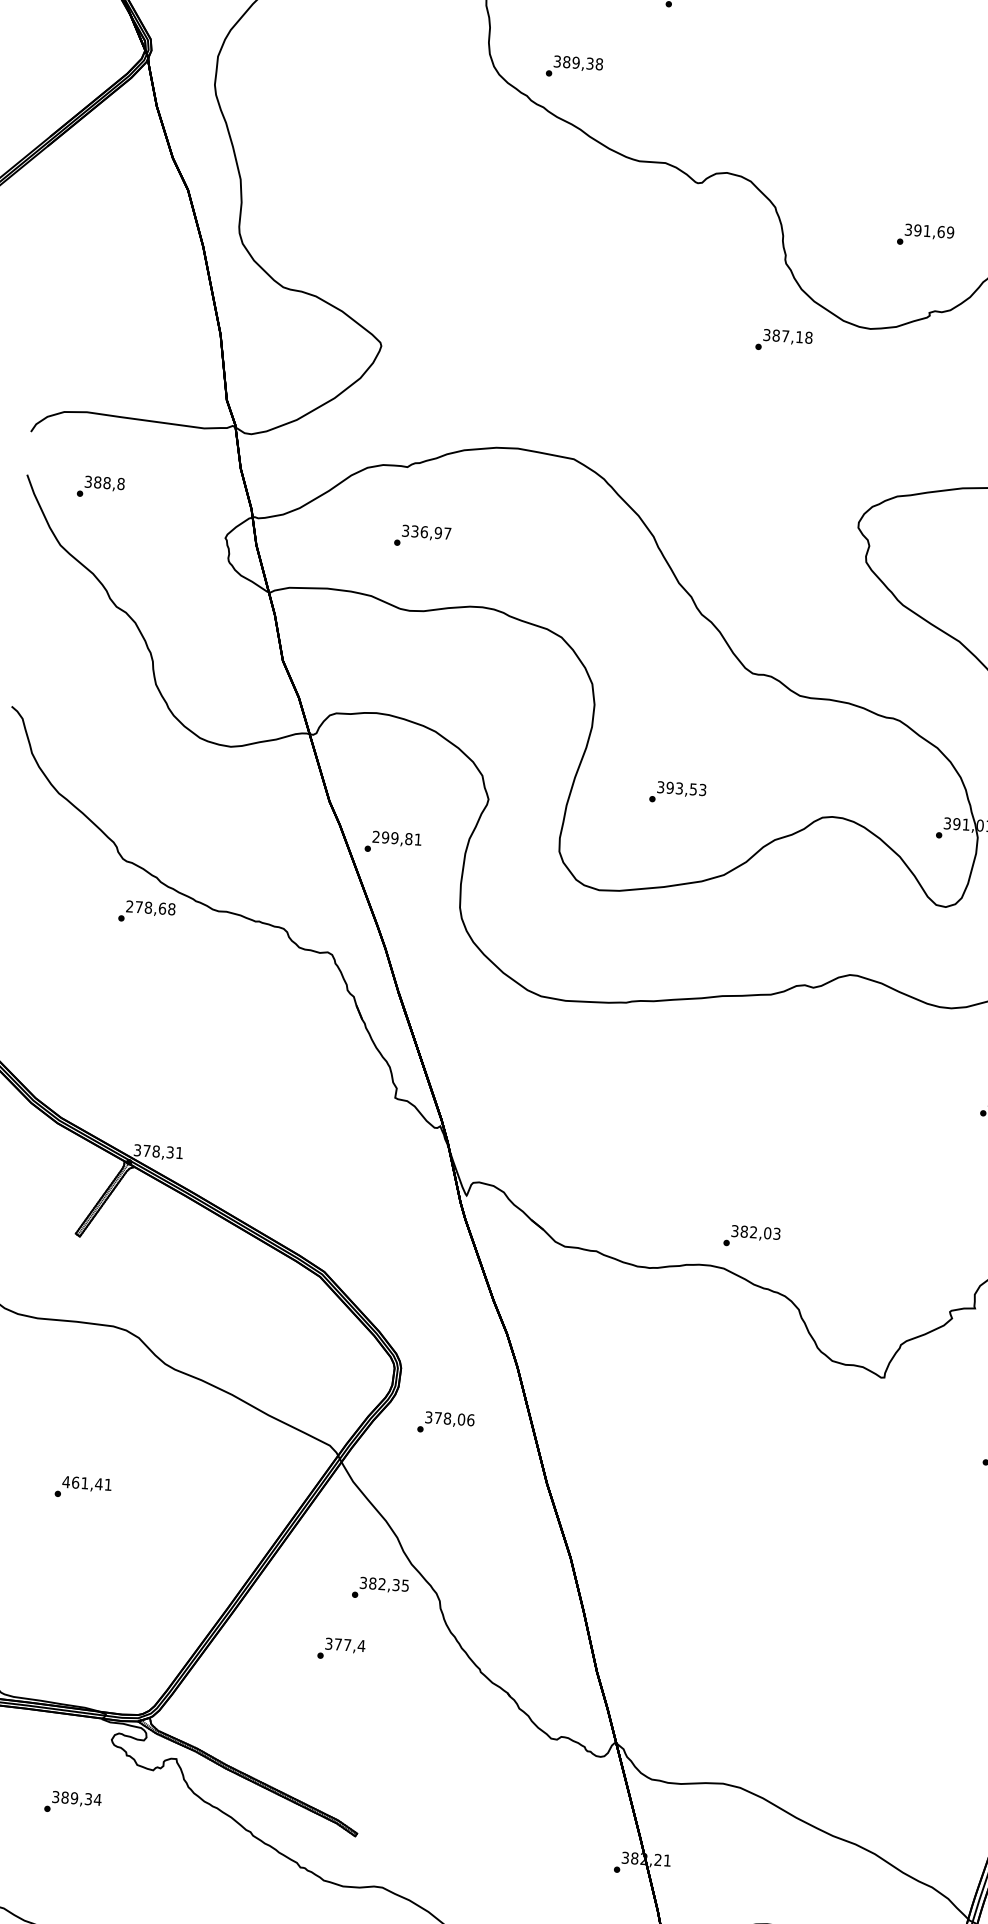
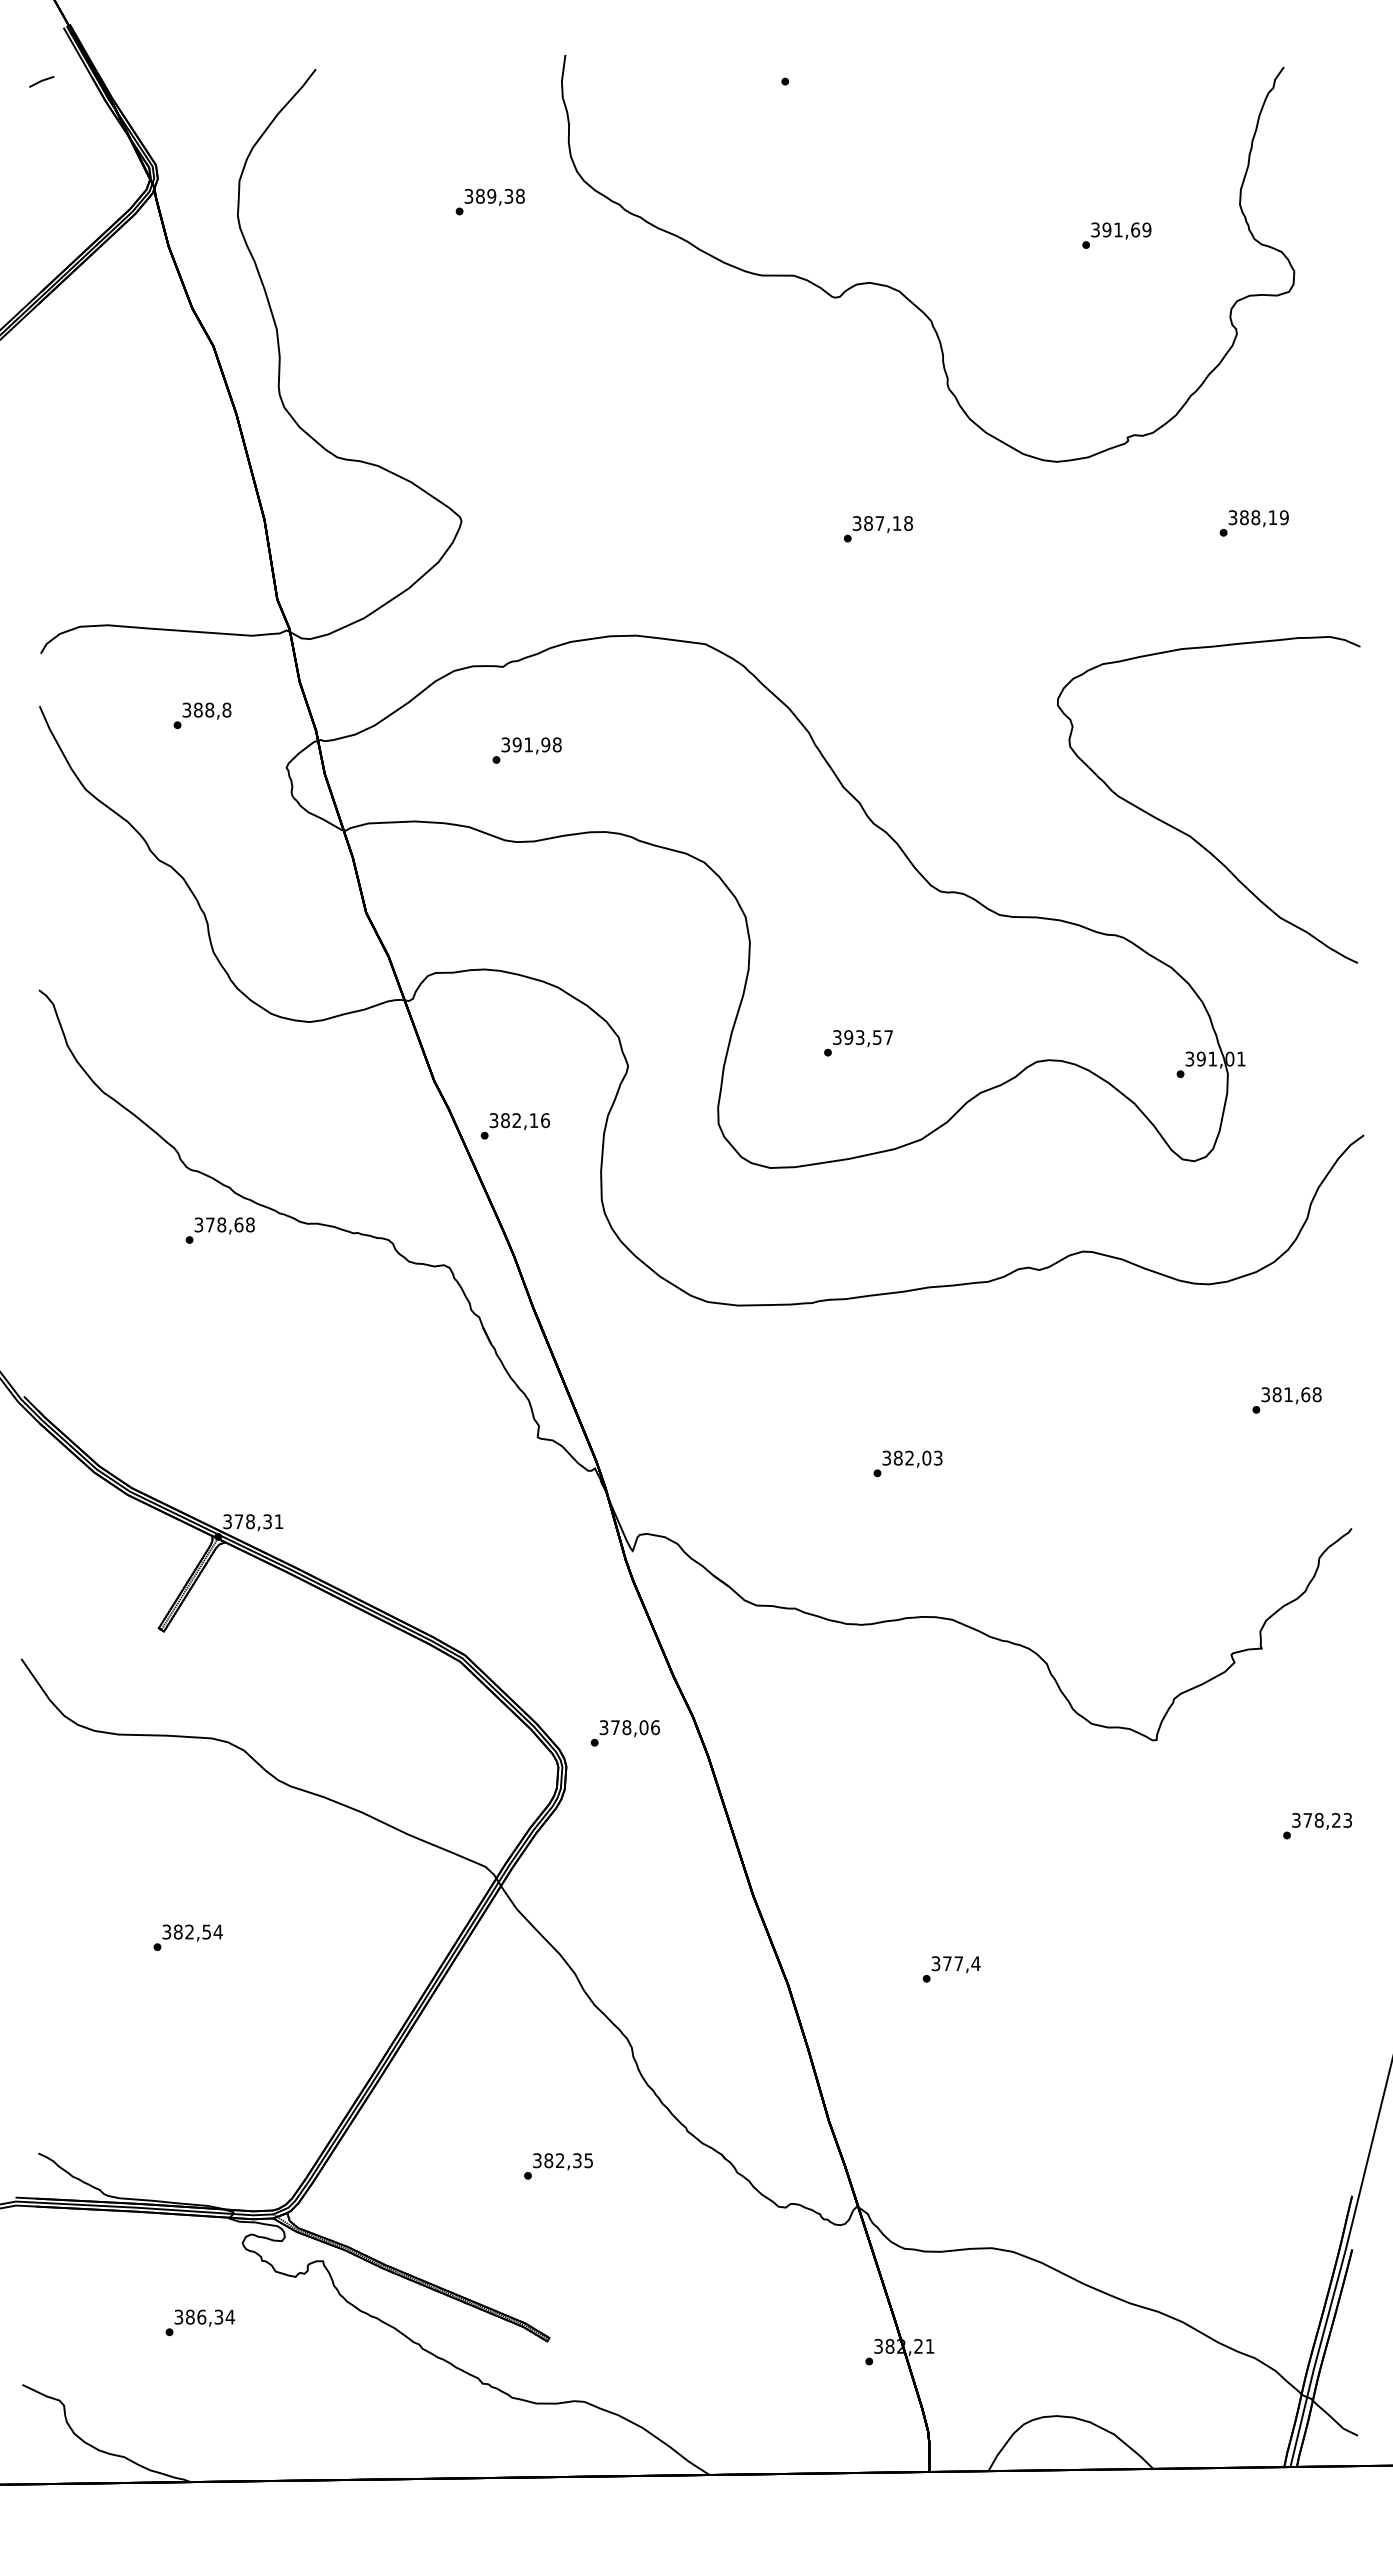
text: (573, 66) -> (489, 201), moved
text: (925, 235) -> (1116, 235), moved
text: (784, 341) -> (878, 529), moved
text: (100, 487) -> (202, 715), moved
text: (430, 532) -> (536, 744), 336,97 -> 391,98
text: (702, 789) -> (888, 1037), 393,53 -> 393,57
text: (397, 838) -> (519, 1120), 299,81 -> 382,16
text: (129, 906) -> (198, 1224), 278,68 -> 378,68
text: (751, 1236) -> (907, 1463), moved
text: (445, 1423) -> (624, 1733), moved
text: (87, 1482) -> (192, 1931), 461,41 -> 382,54
text: (380, 1588) -> (558, 2166), moved
text: (341, 1649) -> (951, 1969), moved
text: (74, 1797) -> (201, 2316), 389,34 -> 386,34

